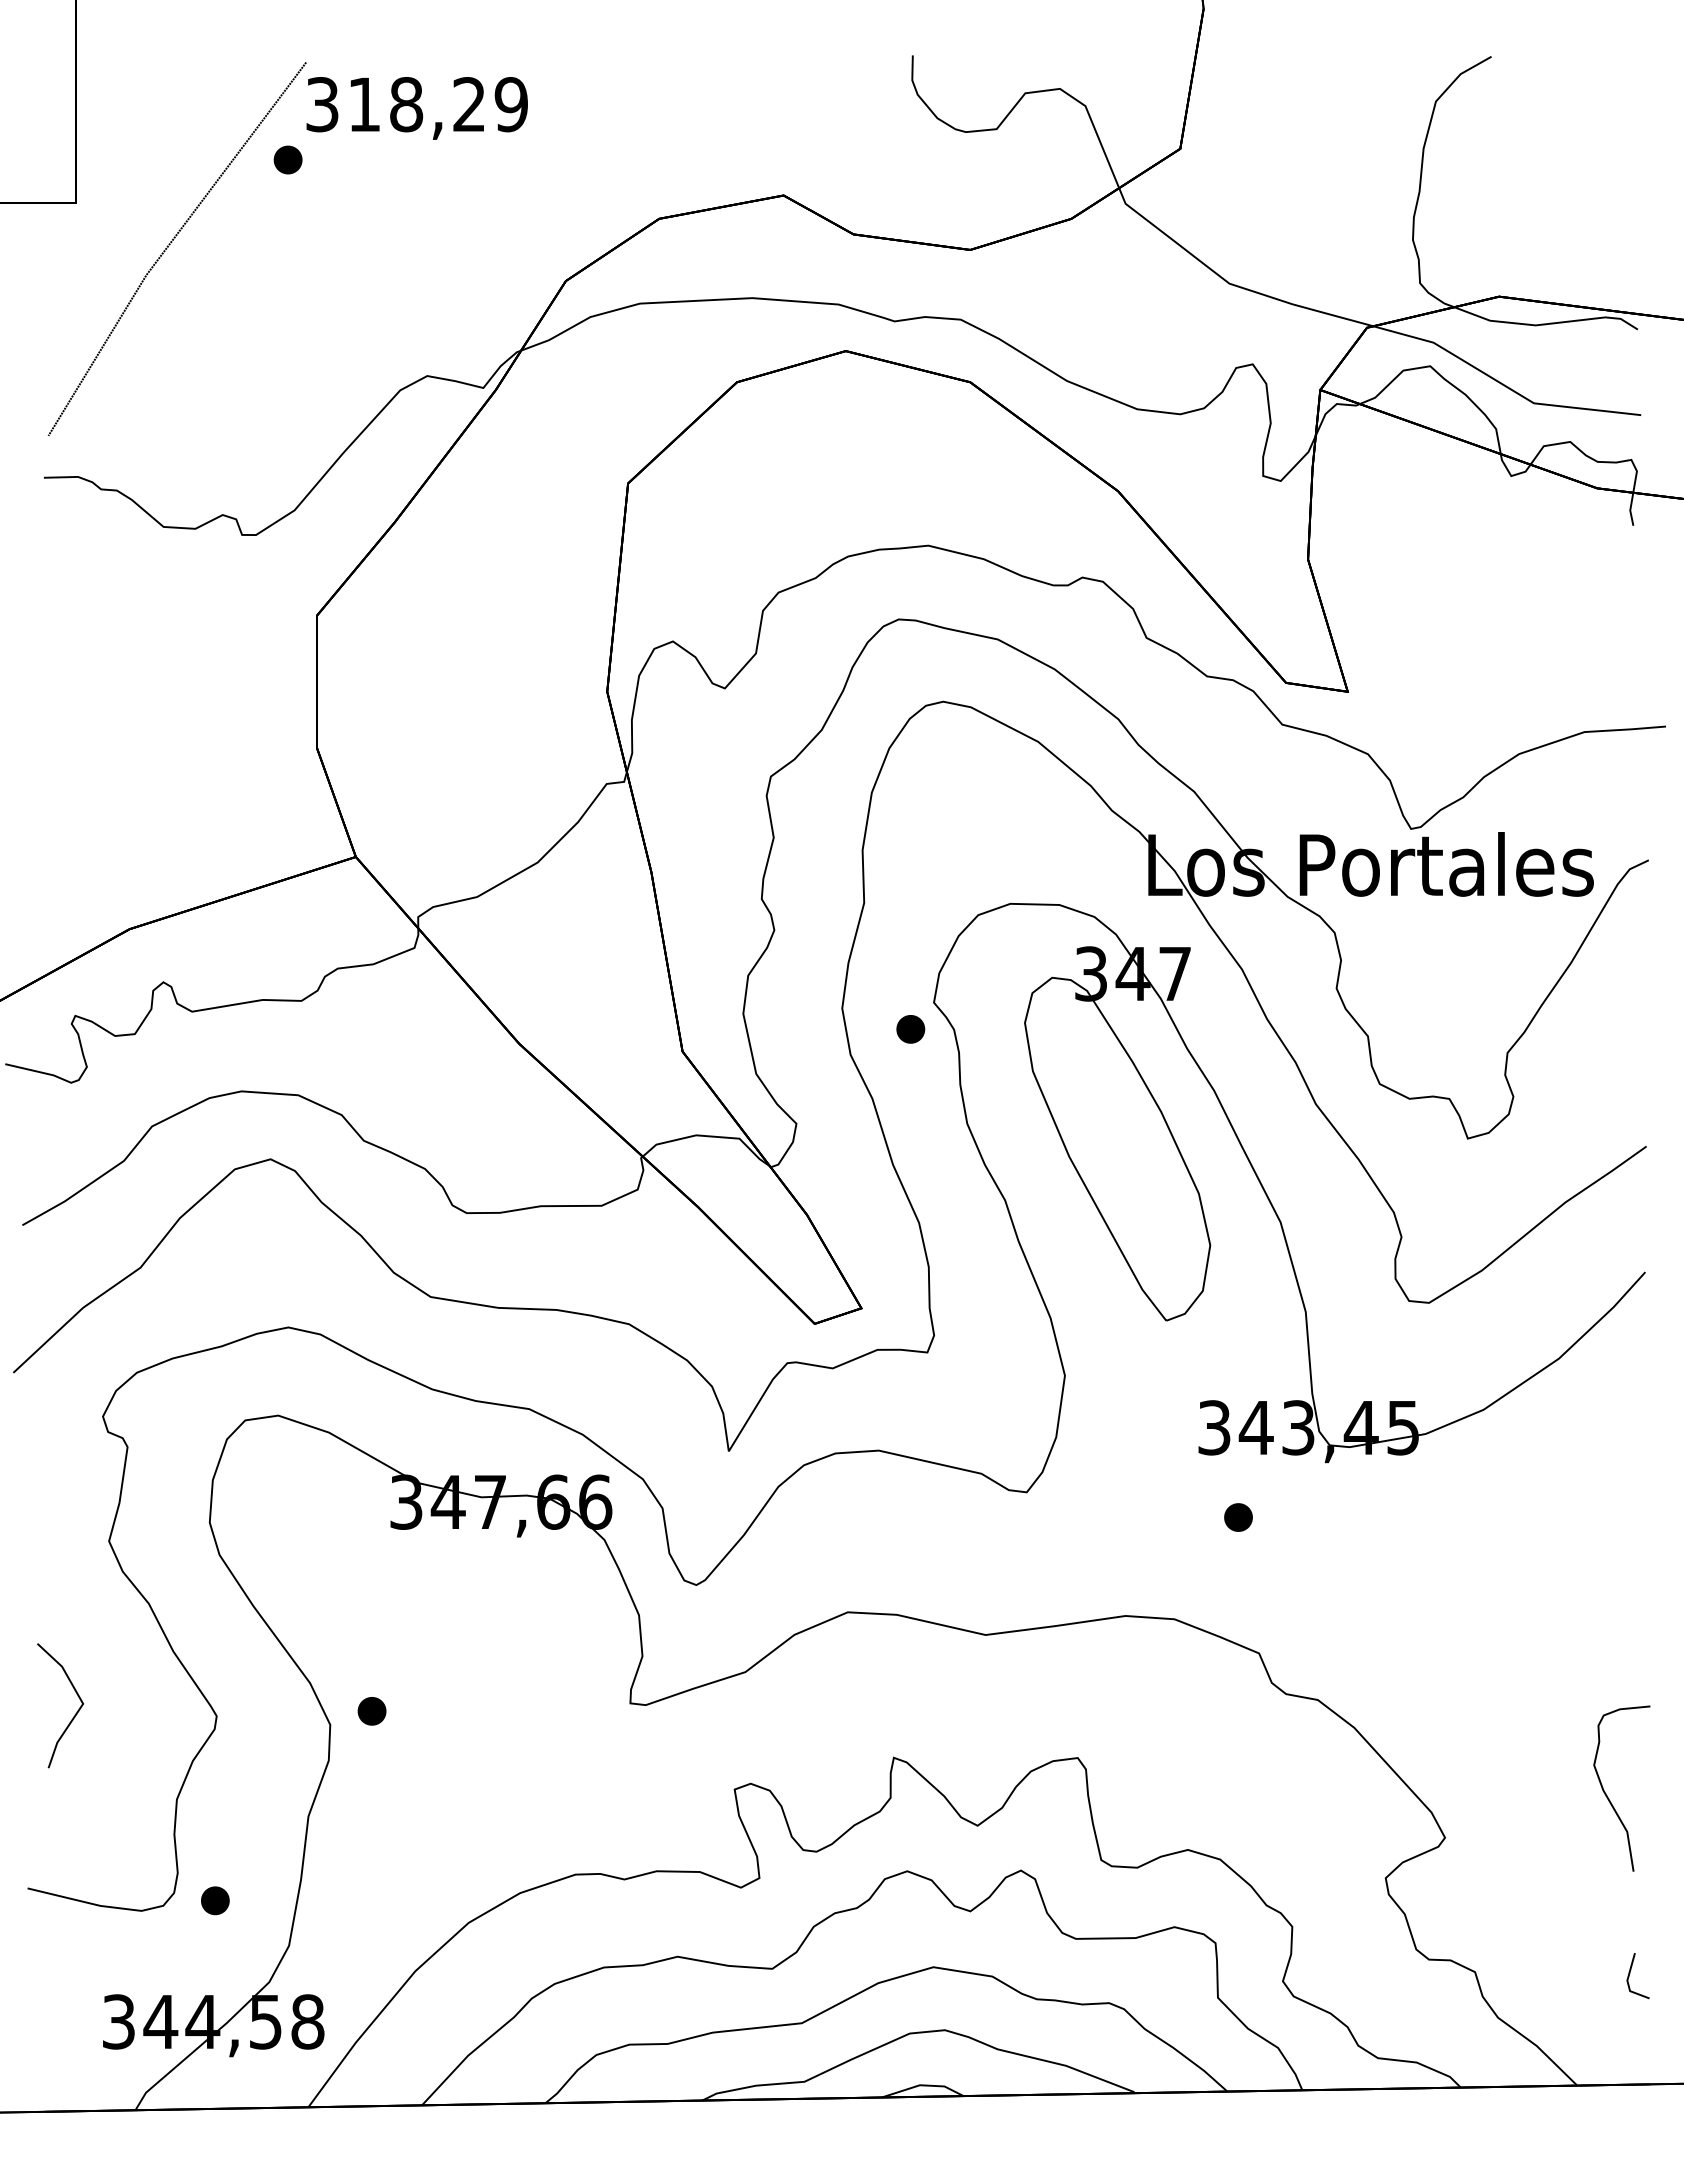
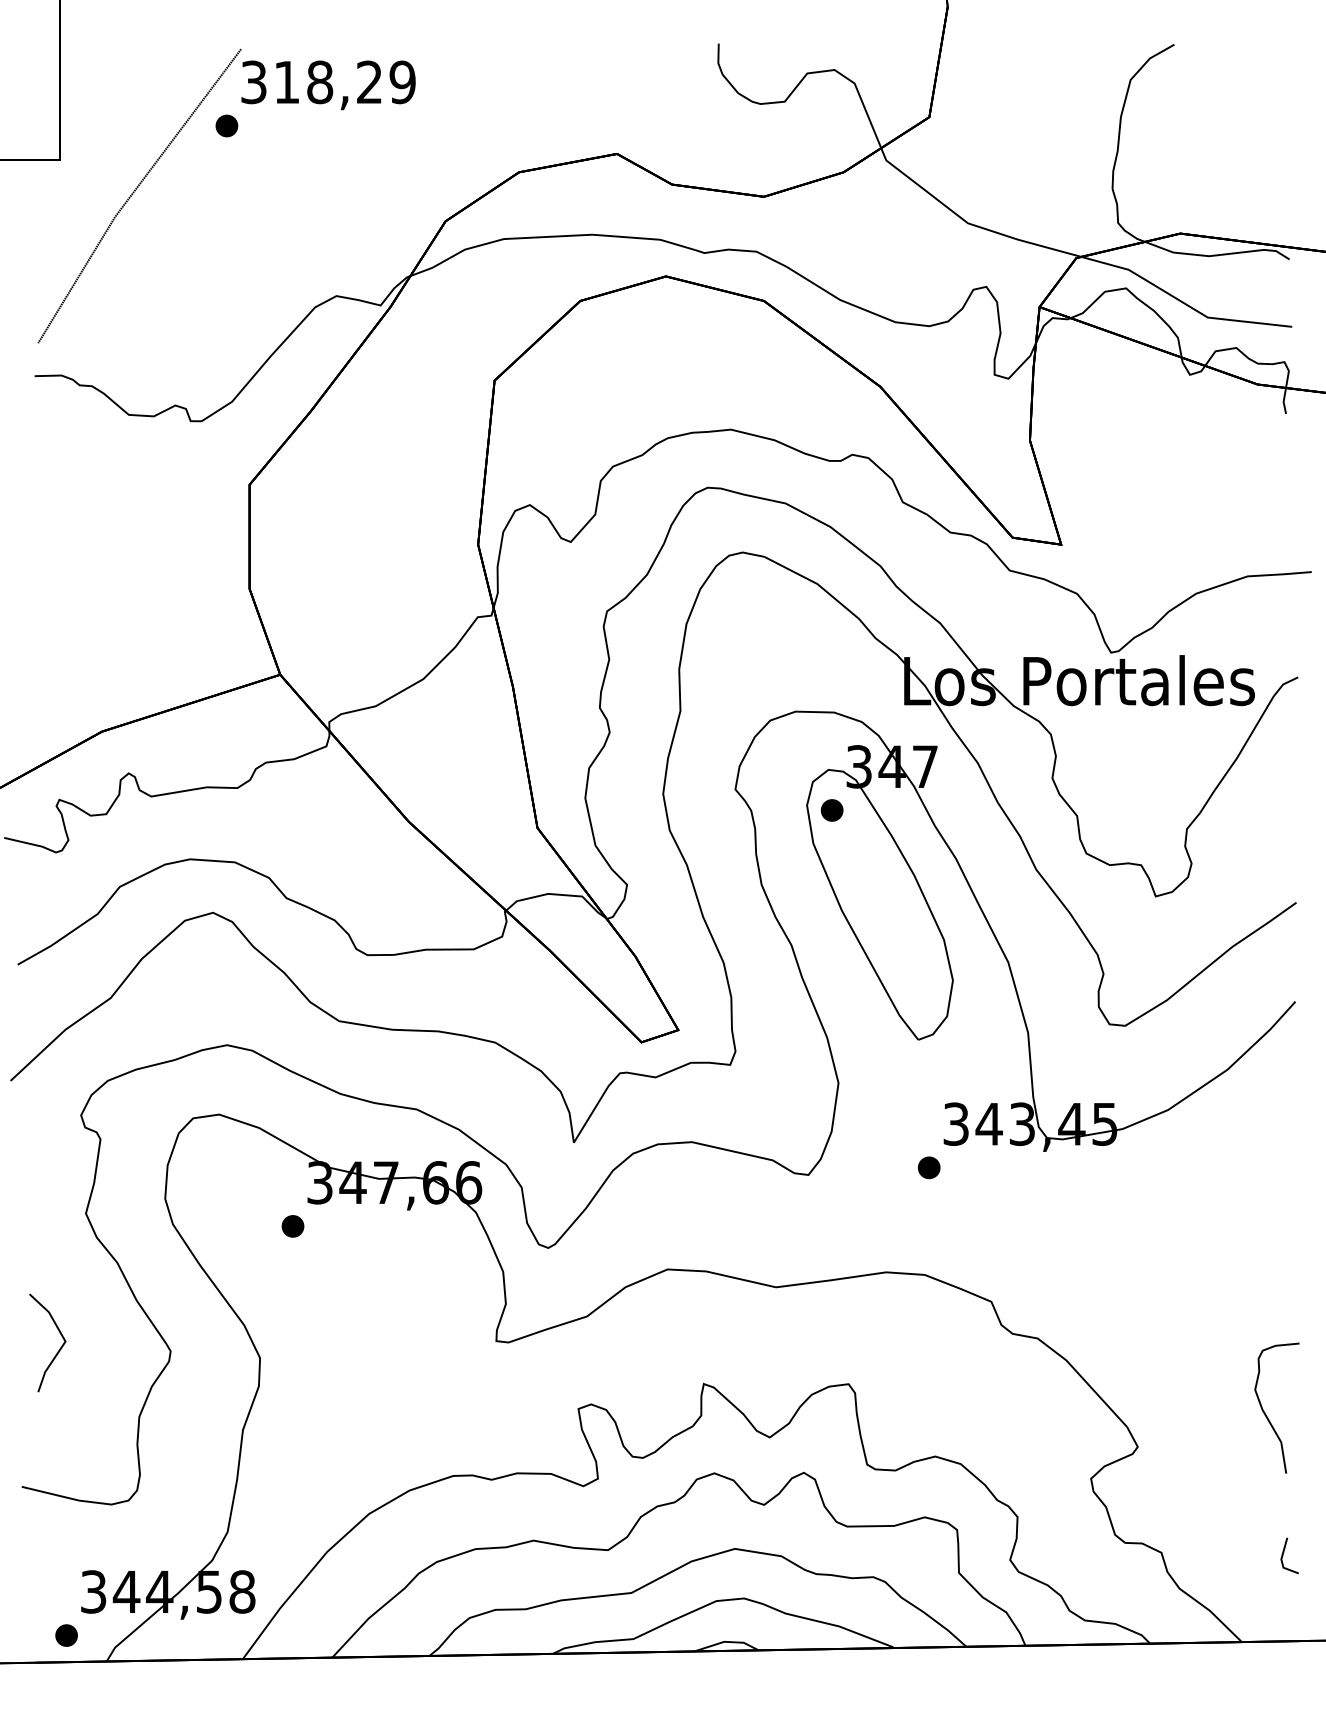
part: (909, 1029) -> (831, 810), moved
part: (1238, 1517) -> (929, 1167), moved
part: (371, 1711) -> (292, 1226), moved
part: (215, 1900) -> (66, 1635), moved

